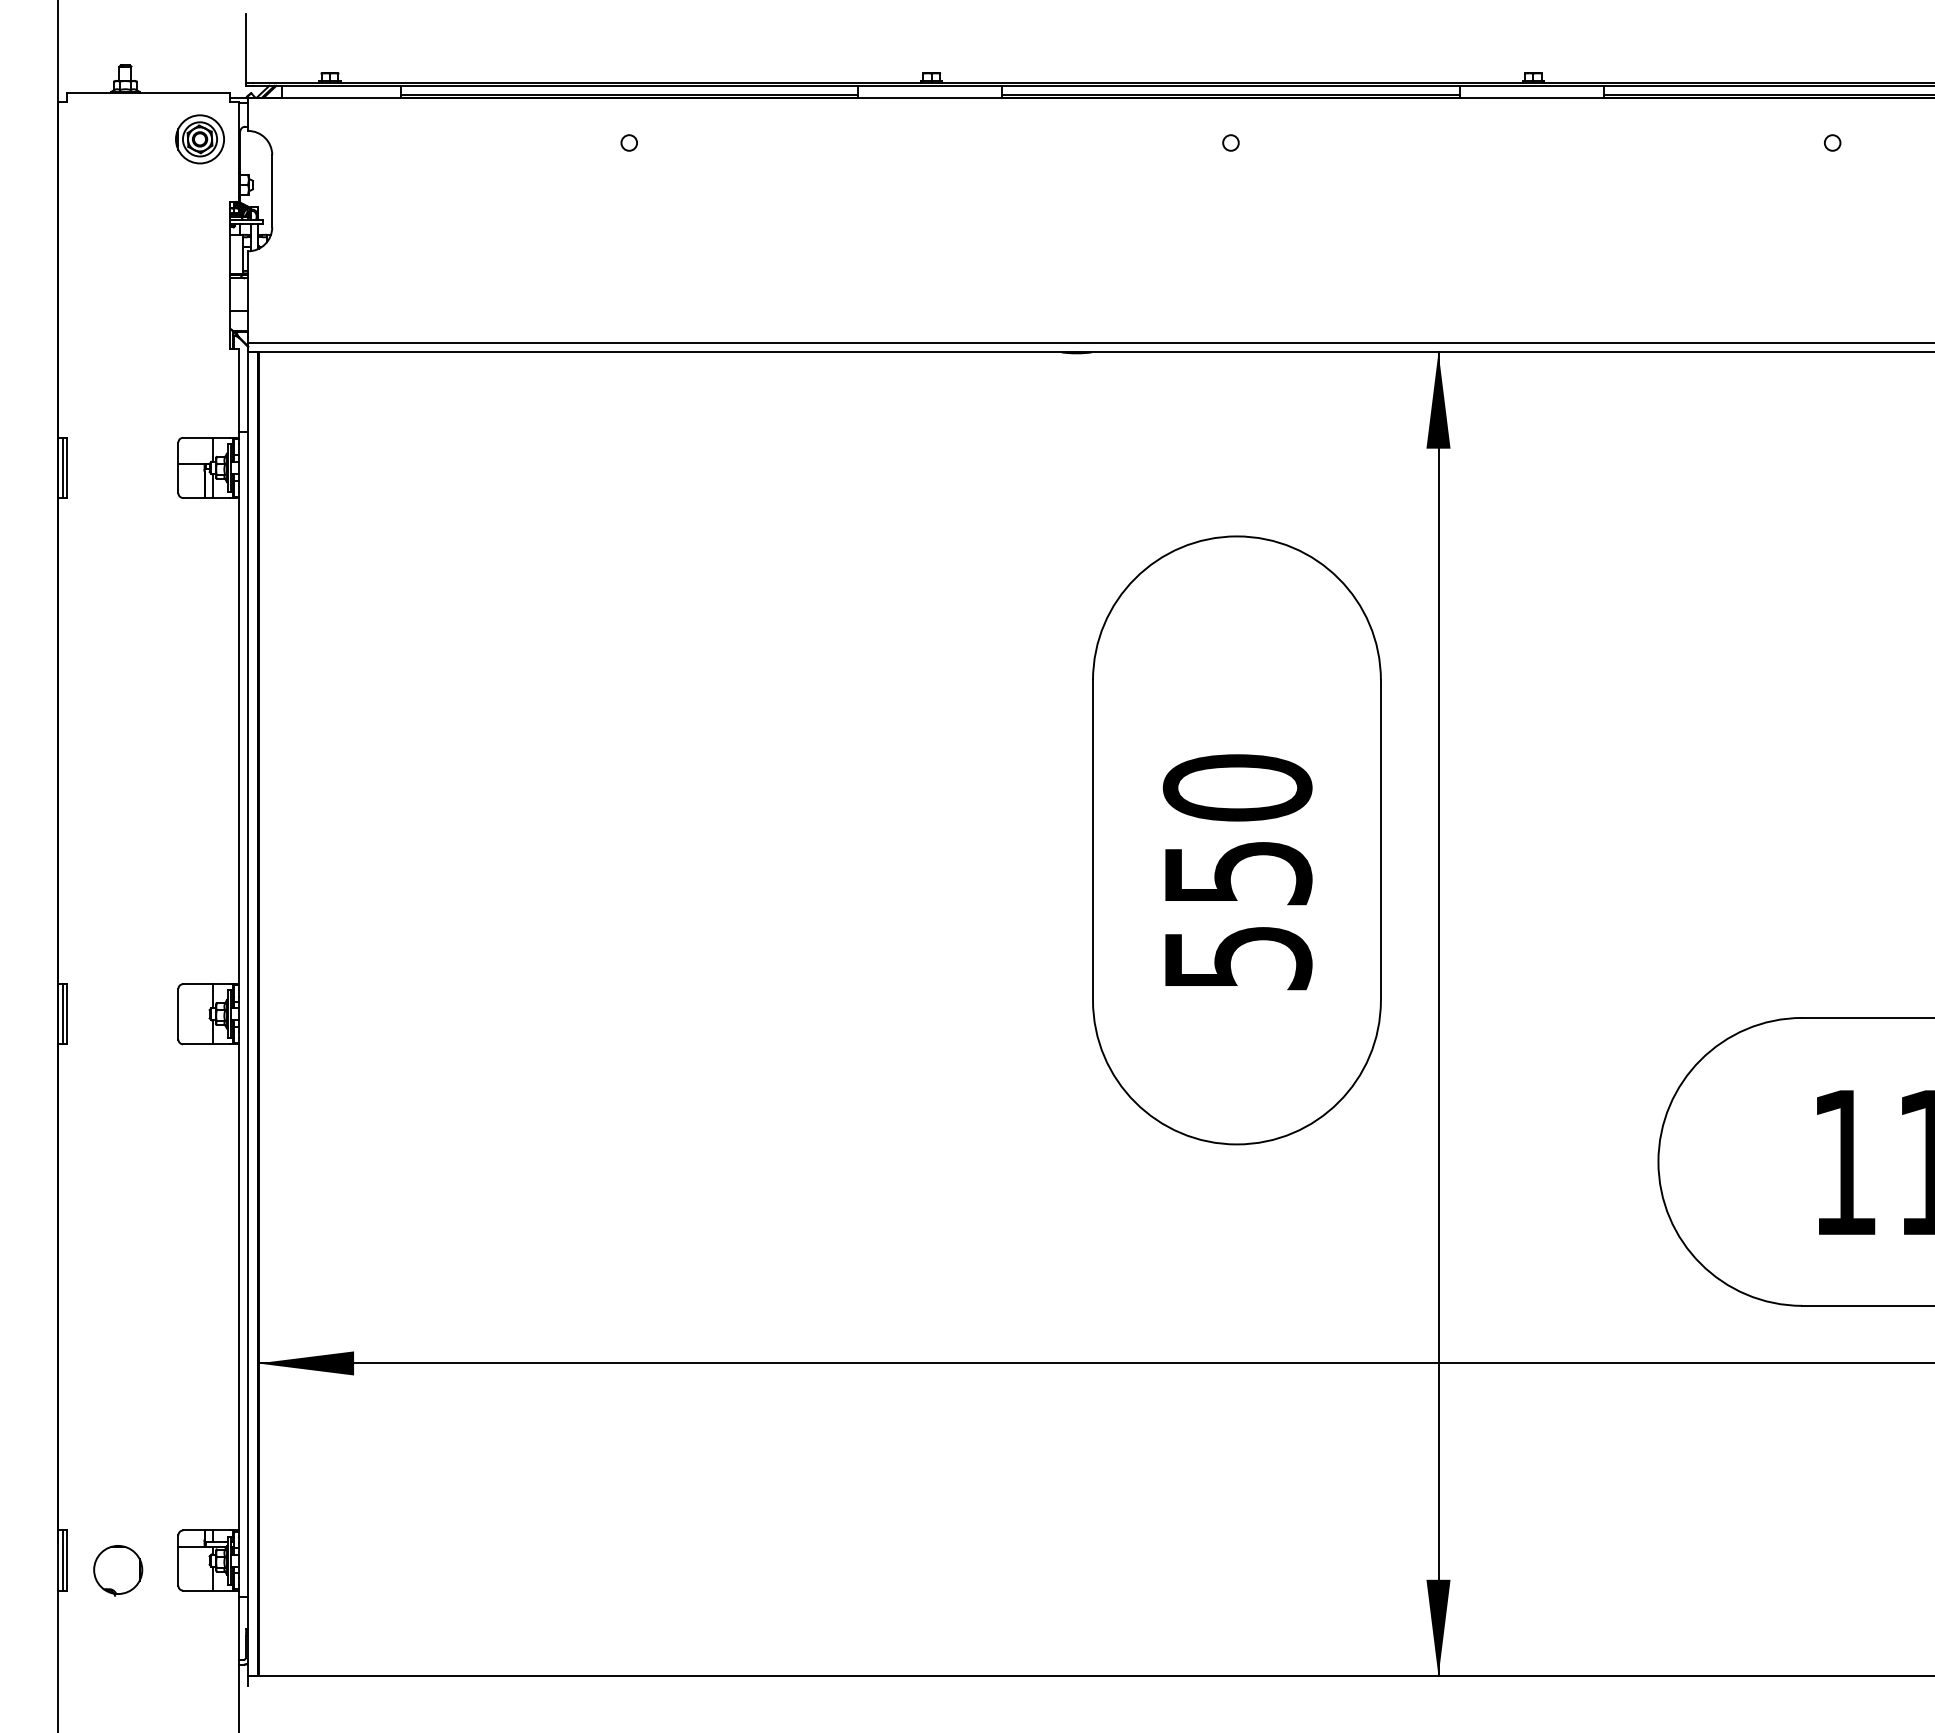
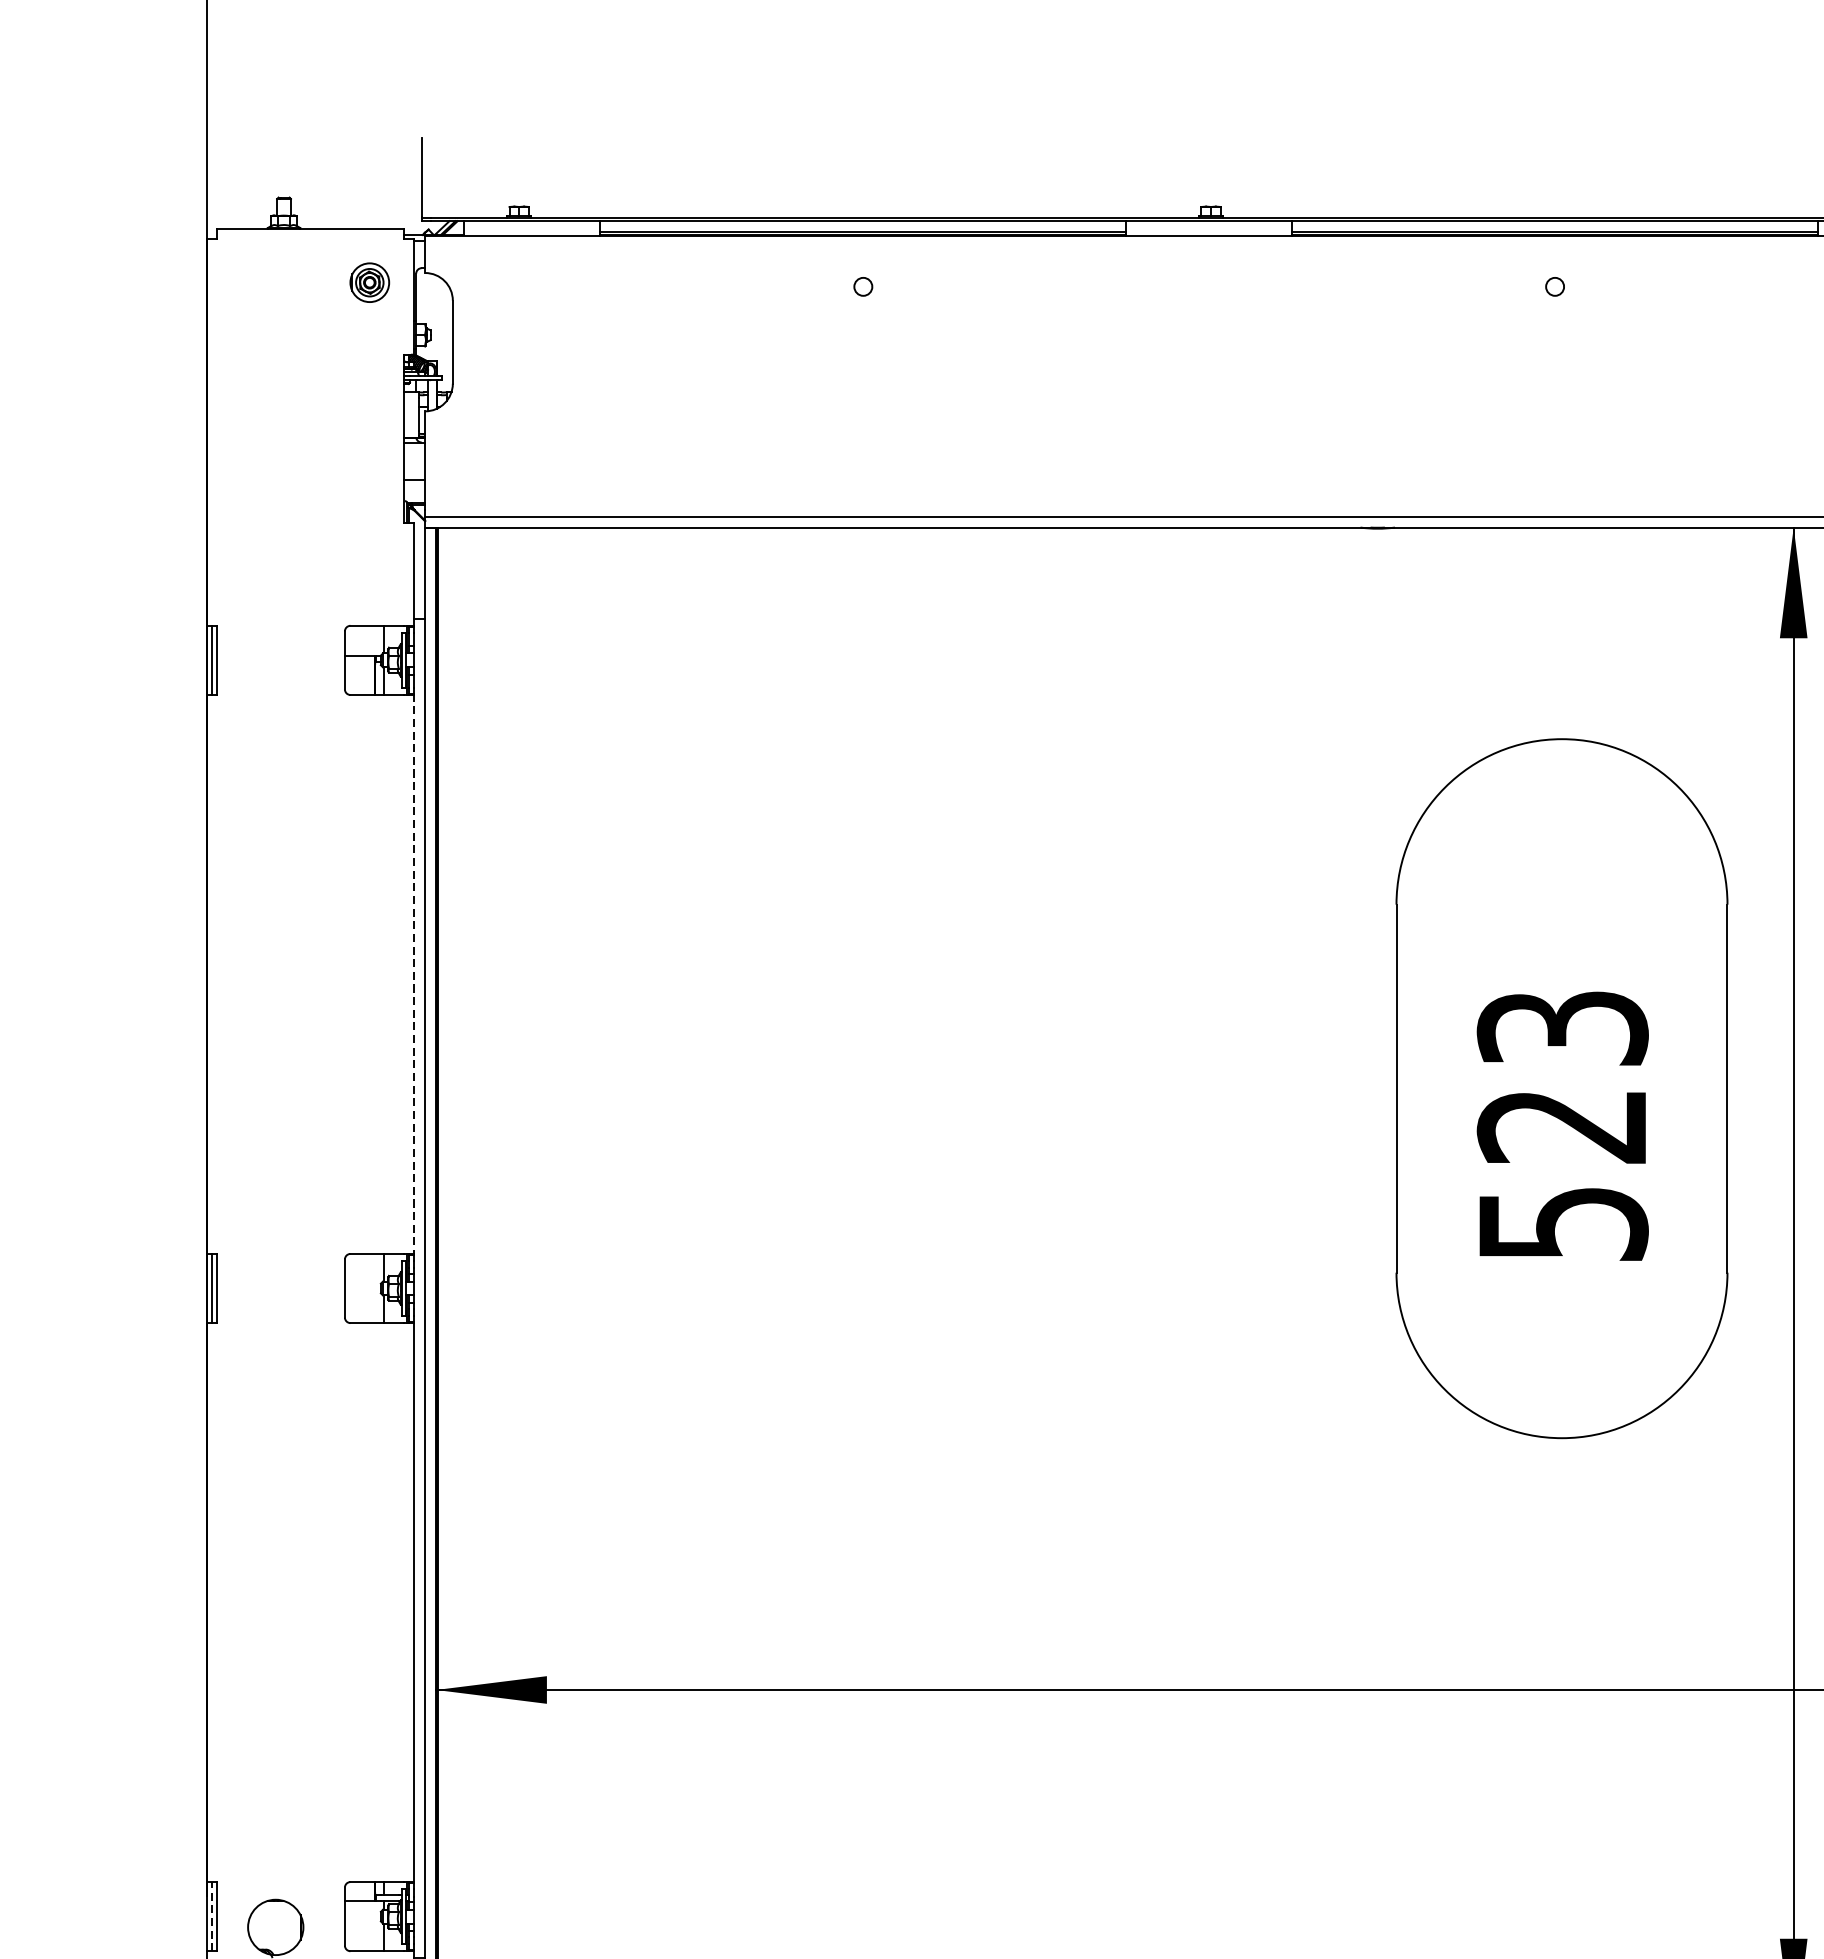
part: (199, 139) -> (369, 282), size x0.7
line: (238, 741) -> (414, 974), solid -> dashed
text: (1237, 829) -> (1562, 1076), 550 -> 523
line: (62, 1560) -> (211, 1916), solid -> dashed

